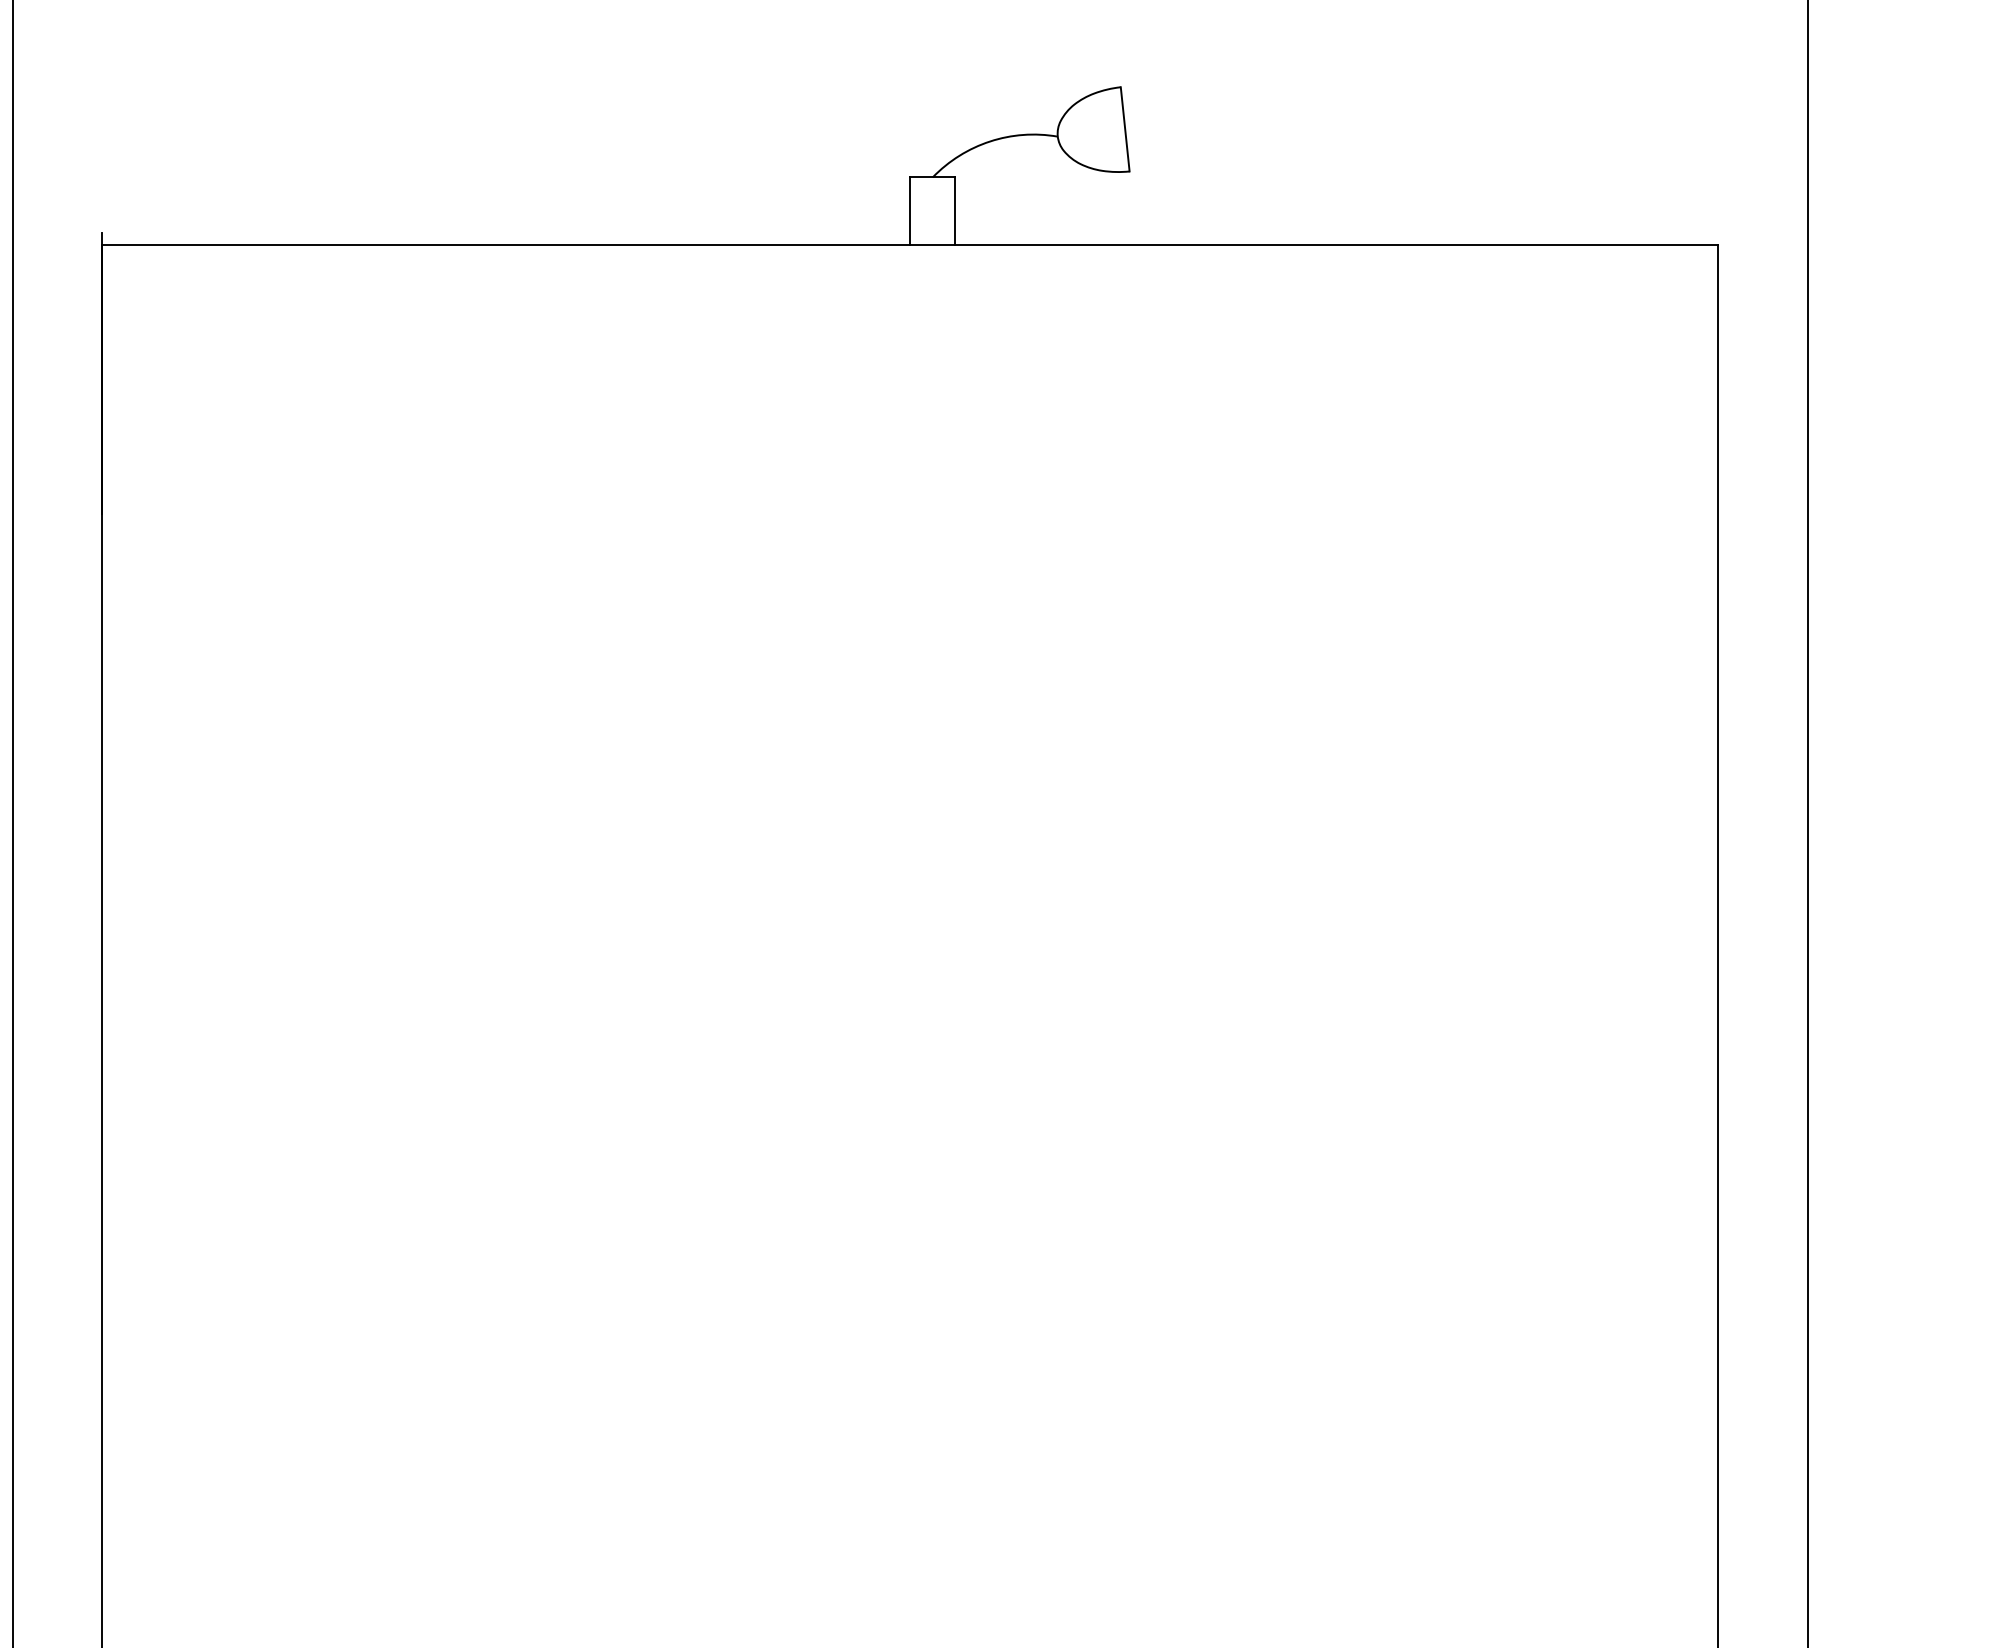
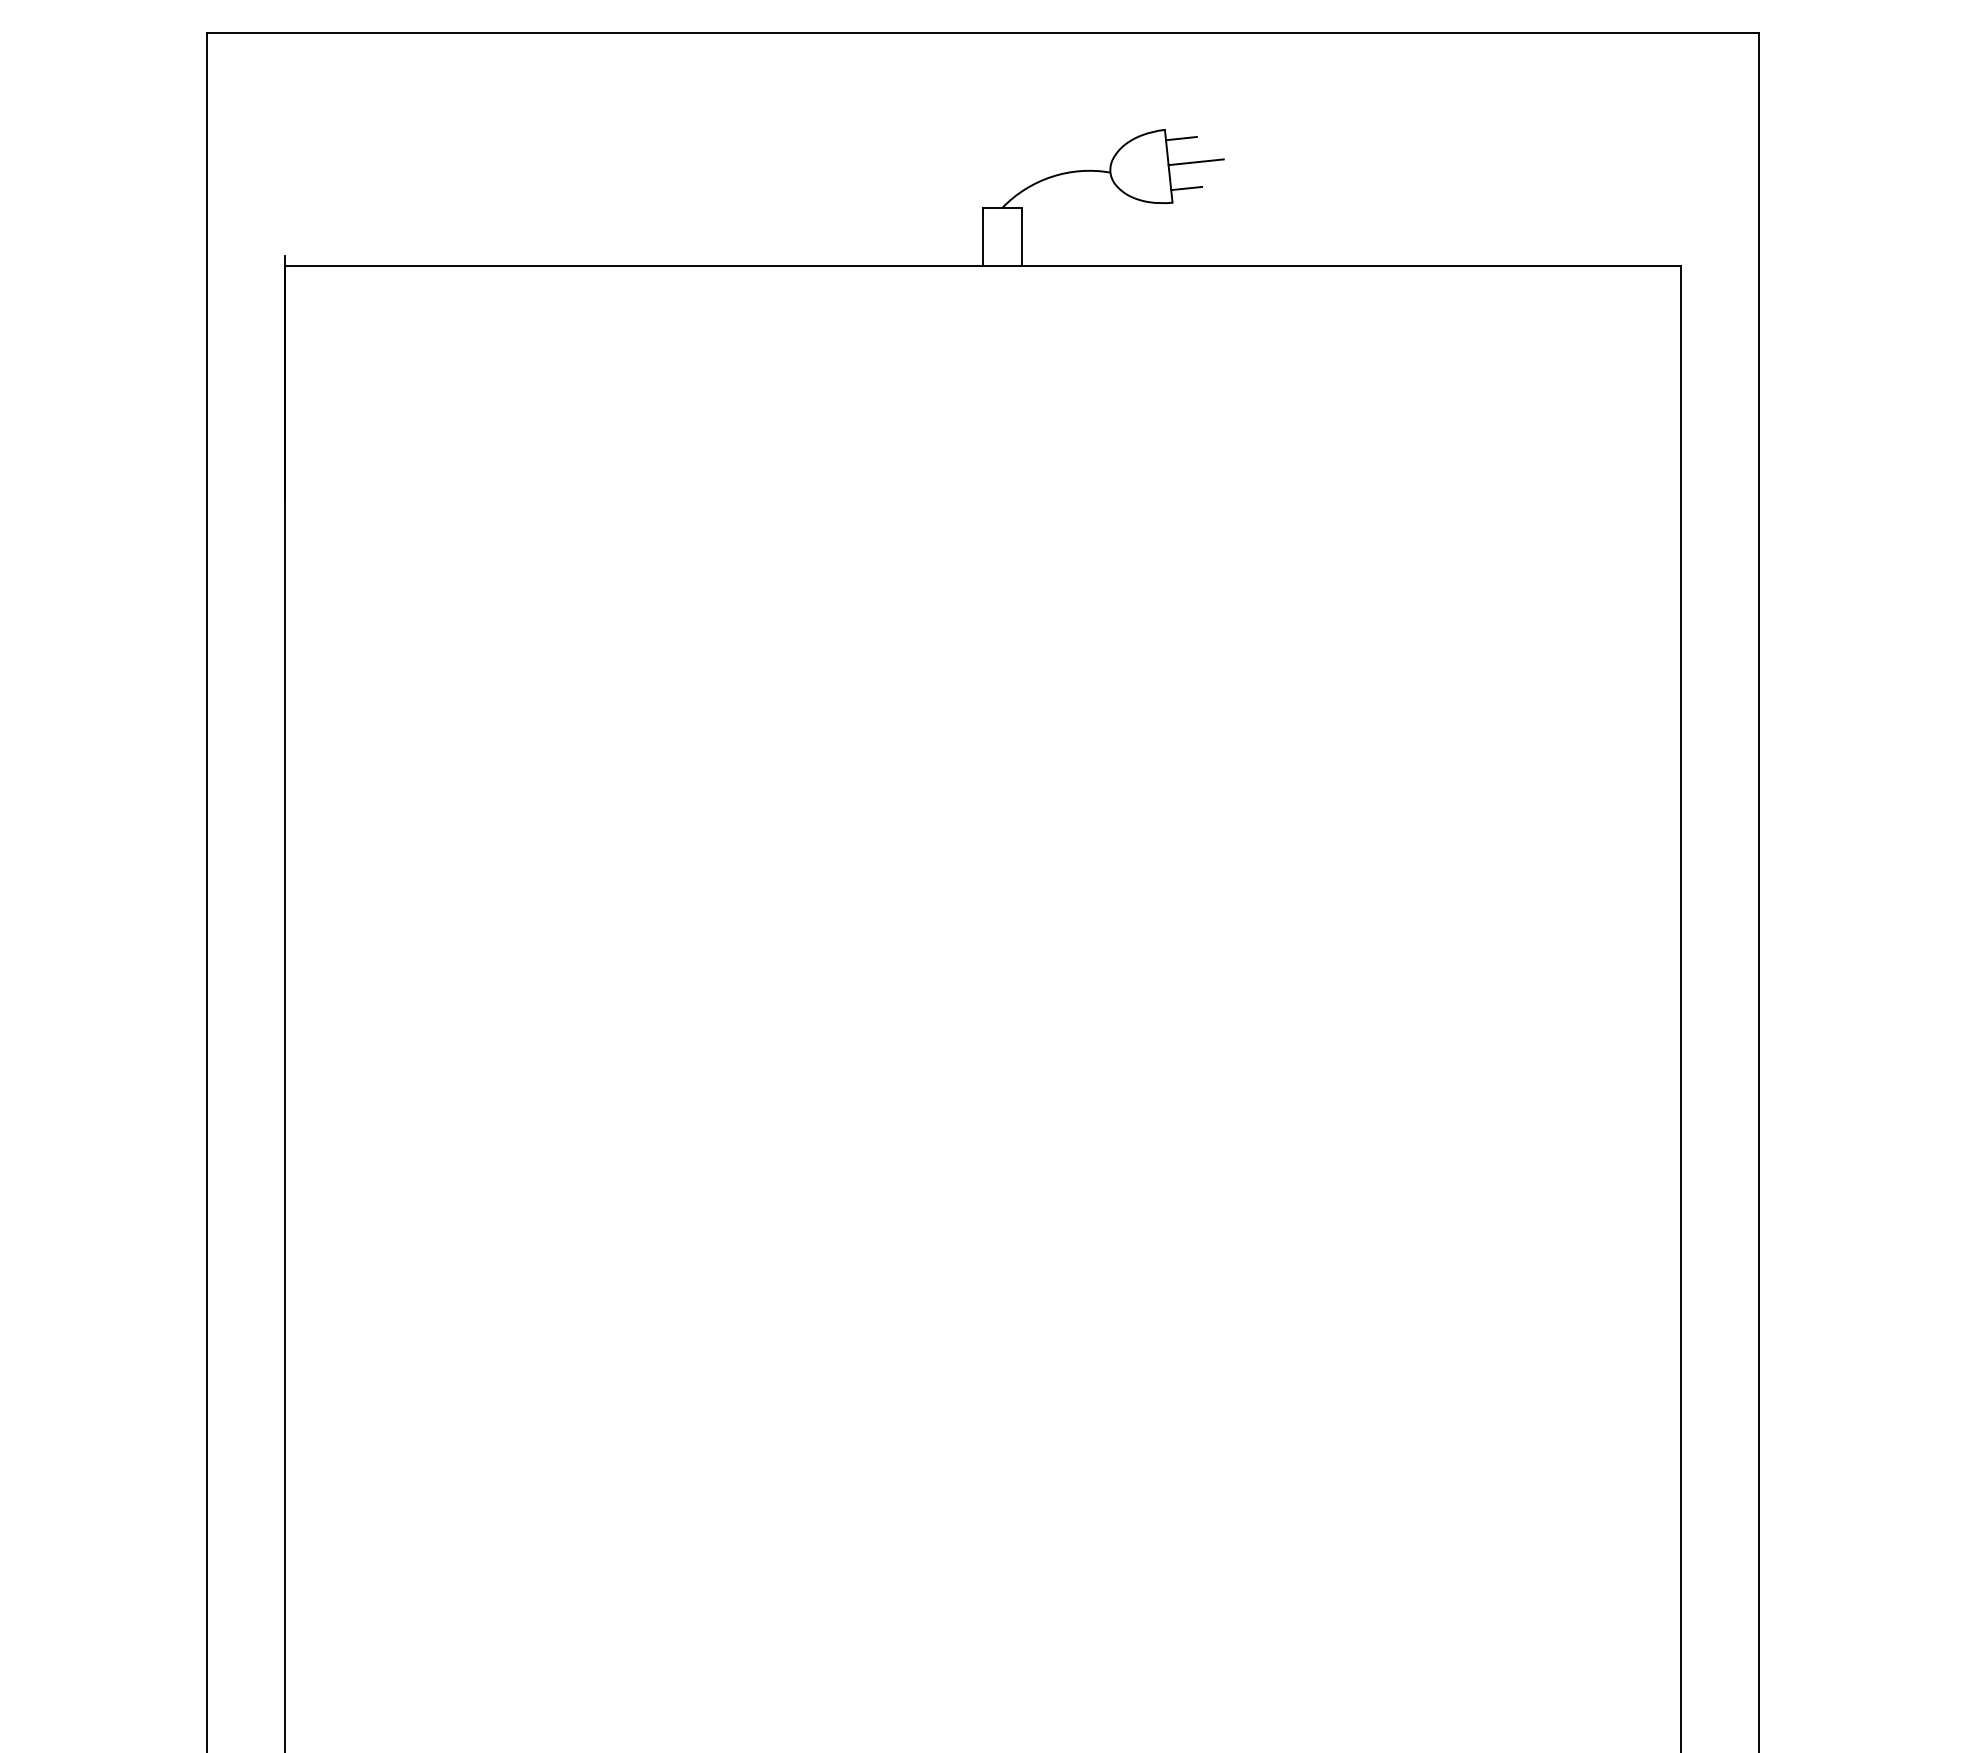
line: (1139, 97) -> (1181, 138), added
line: (1156, 124) -> (1195, 162), added
line: (1145, 155) -> (1186, 188), added

